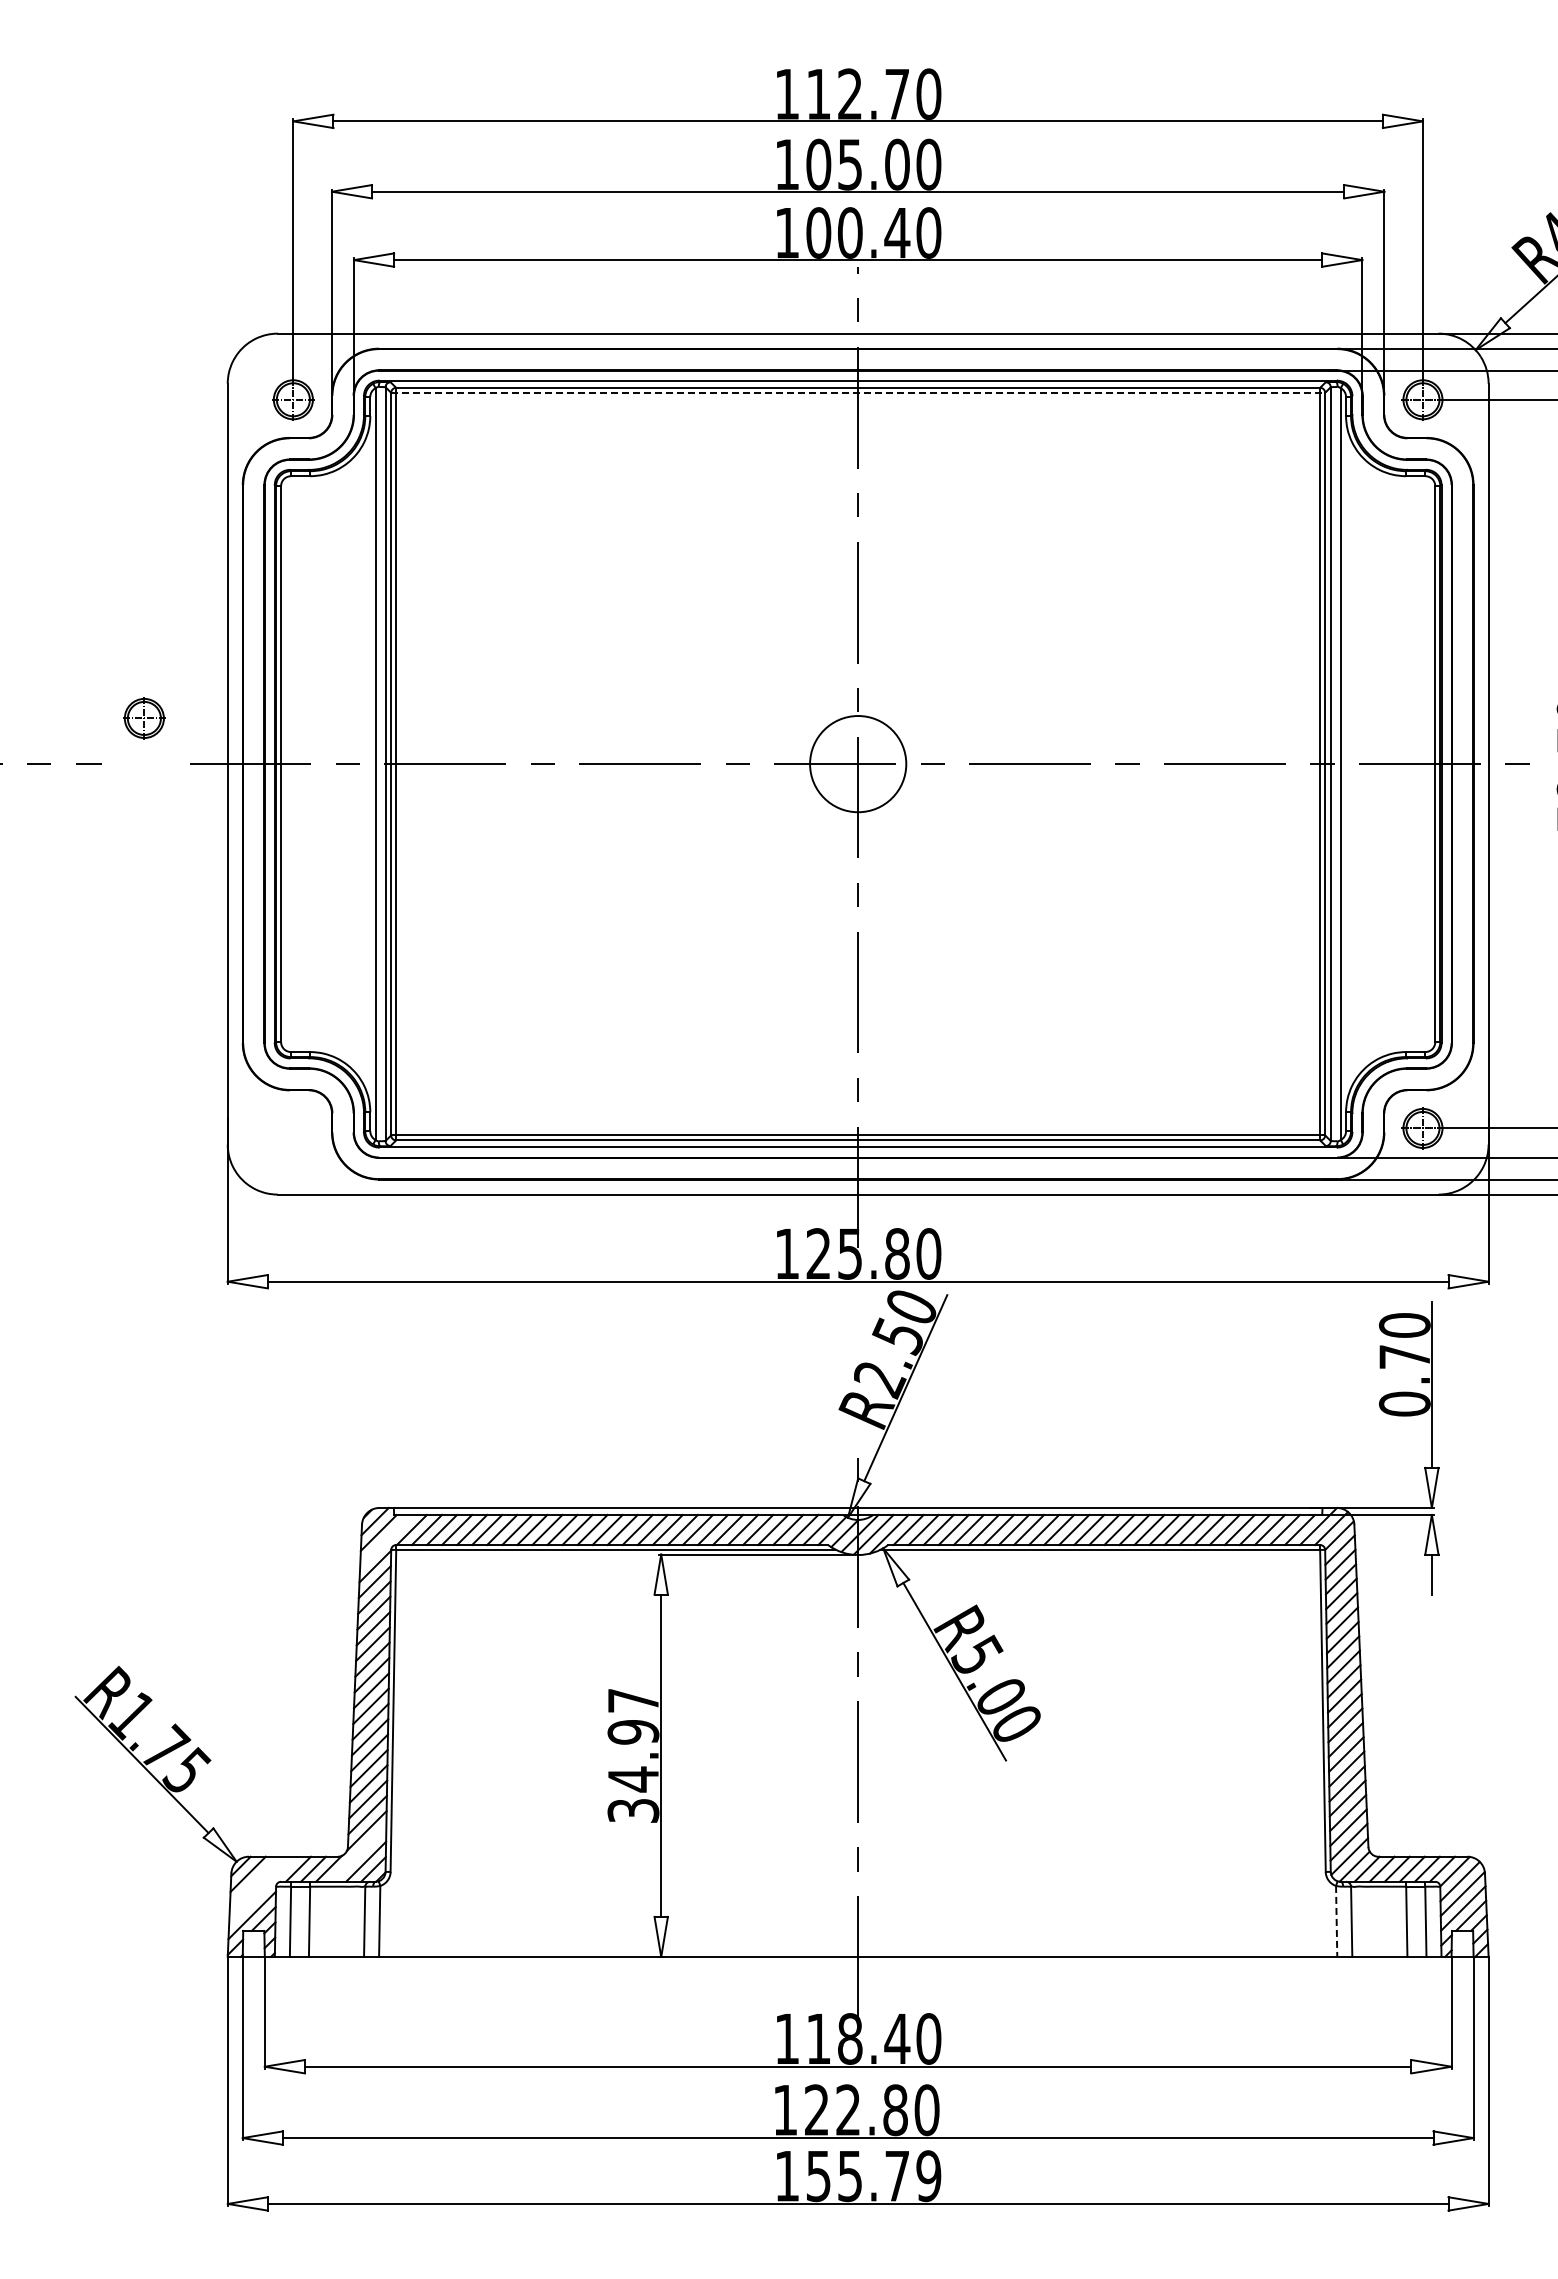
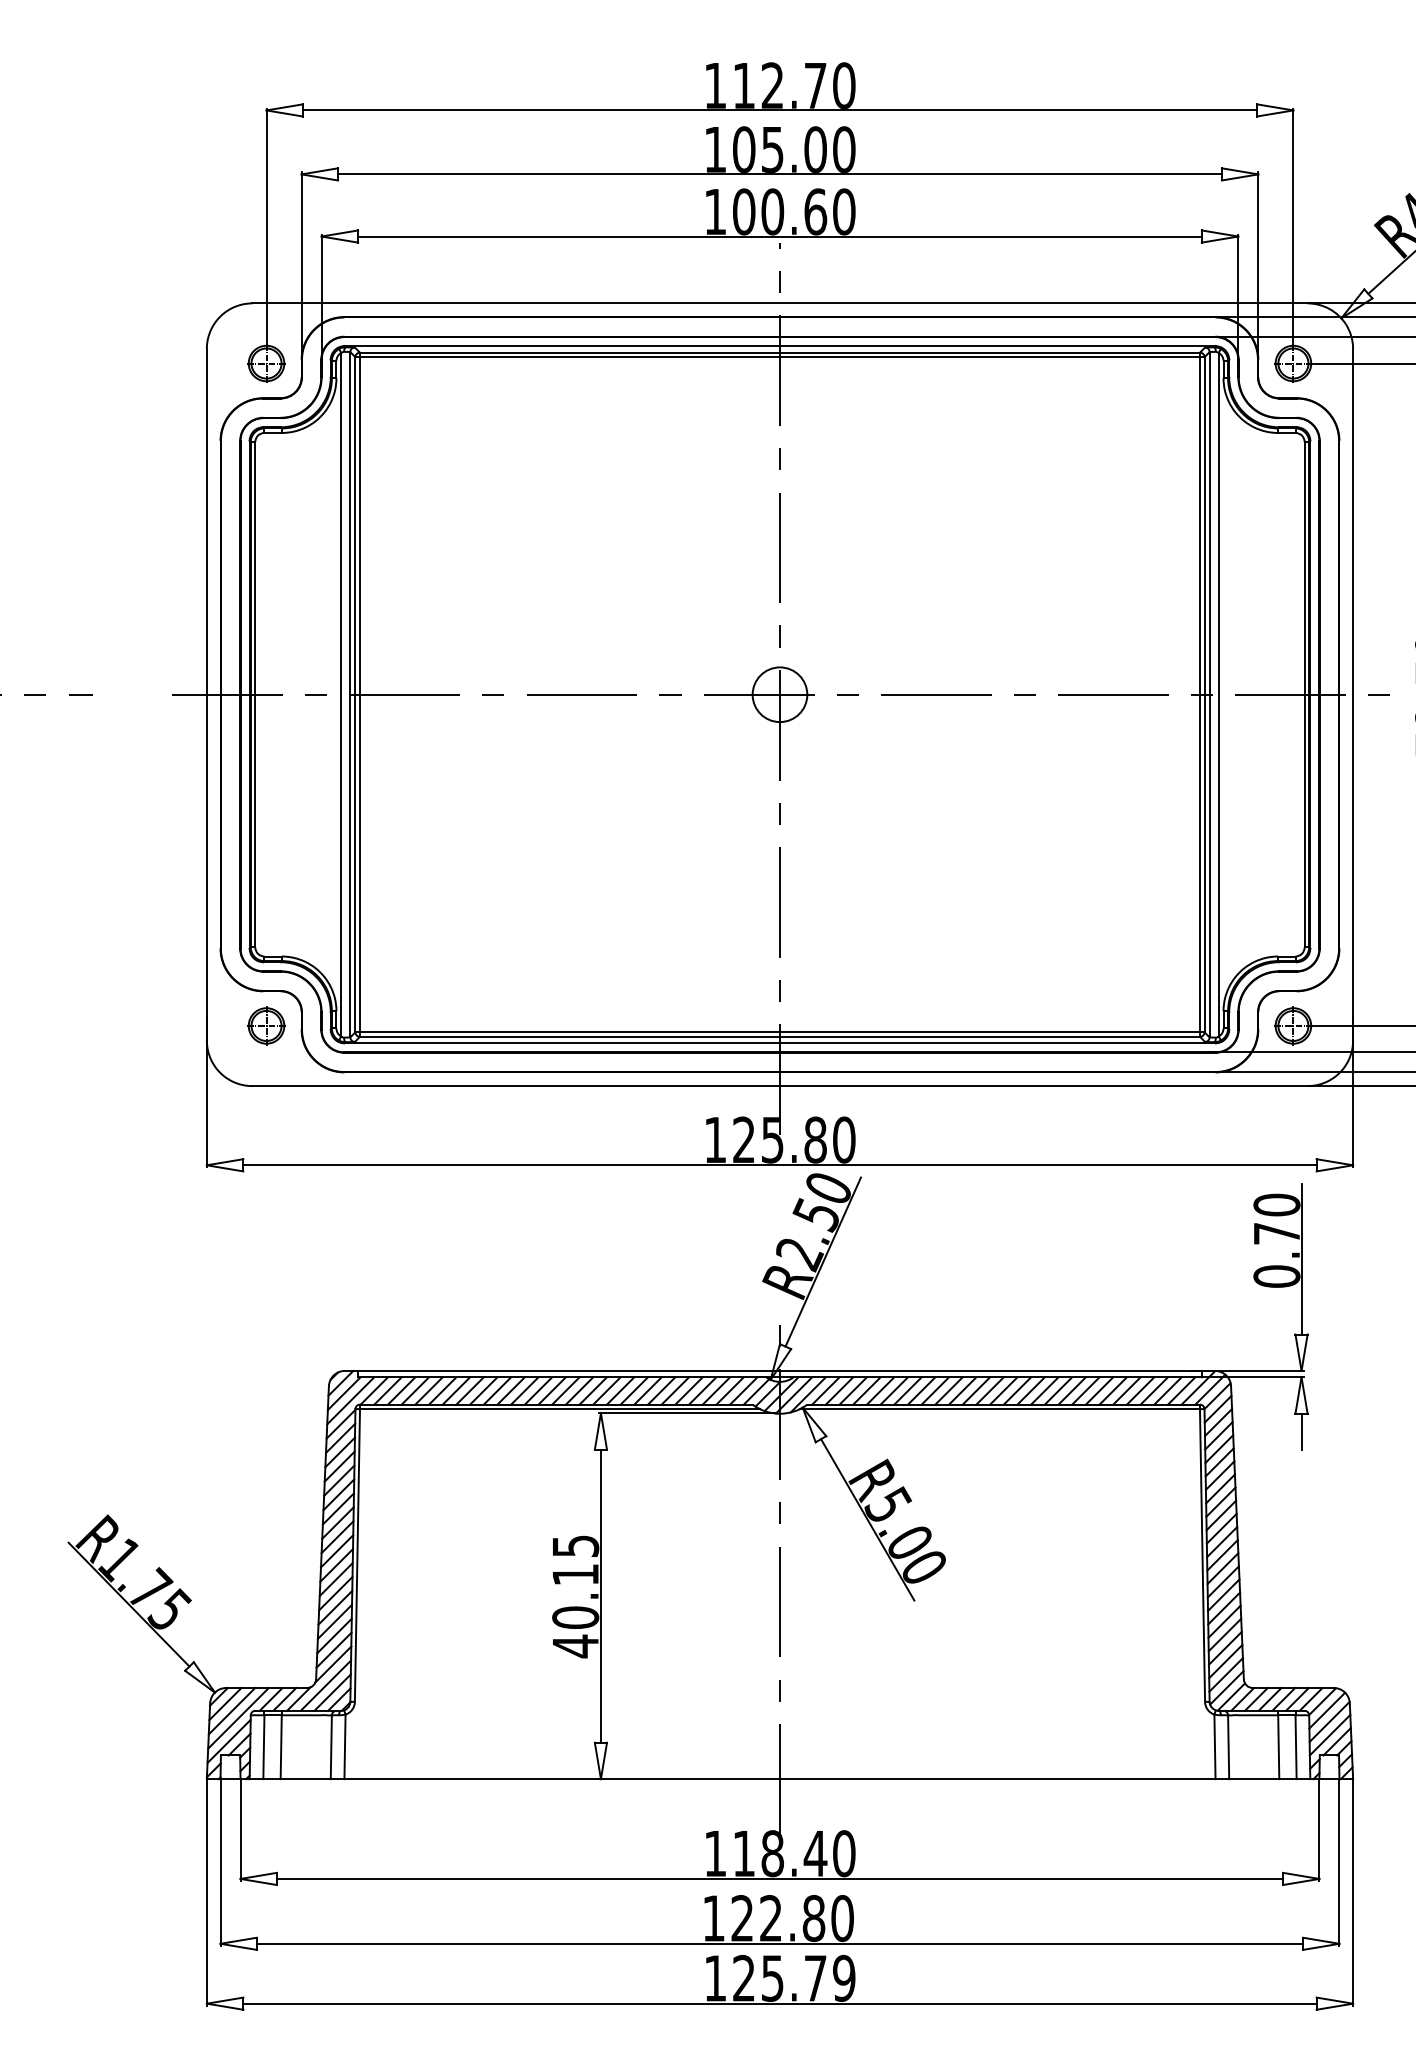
text: (897, 232) -> (815, 211), 100.40 -> 100.60
line: (858, 392) -> (780, 356), dashed -> solid
part: (144, 718) -> (266, 1025), moved
circle: (858, 764) -> (780, 695), size x0.62
line: (385, 1540) -> (350, 1400), added
text: (633, 1756) -> (575, 1596), 34.97 -> 40.15
line: (358, 1853) -> (325, 1685), added
line: (254, 1881) -> (231, 1710), added
line: (262, 1889) -> (238, 1717), added
line: (1336, 1921) -> (1214, 1746), dashed -> solid
text: (818, 2176) -> (743, 1978), 155.79 -> 125.79

